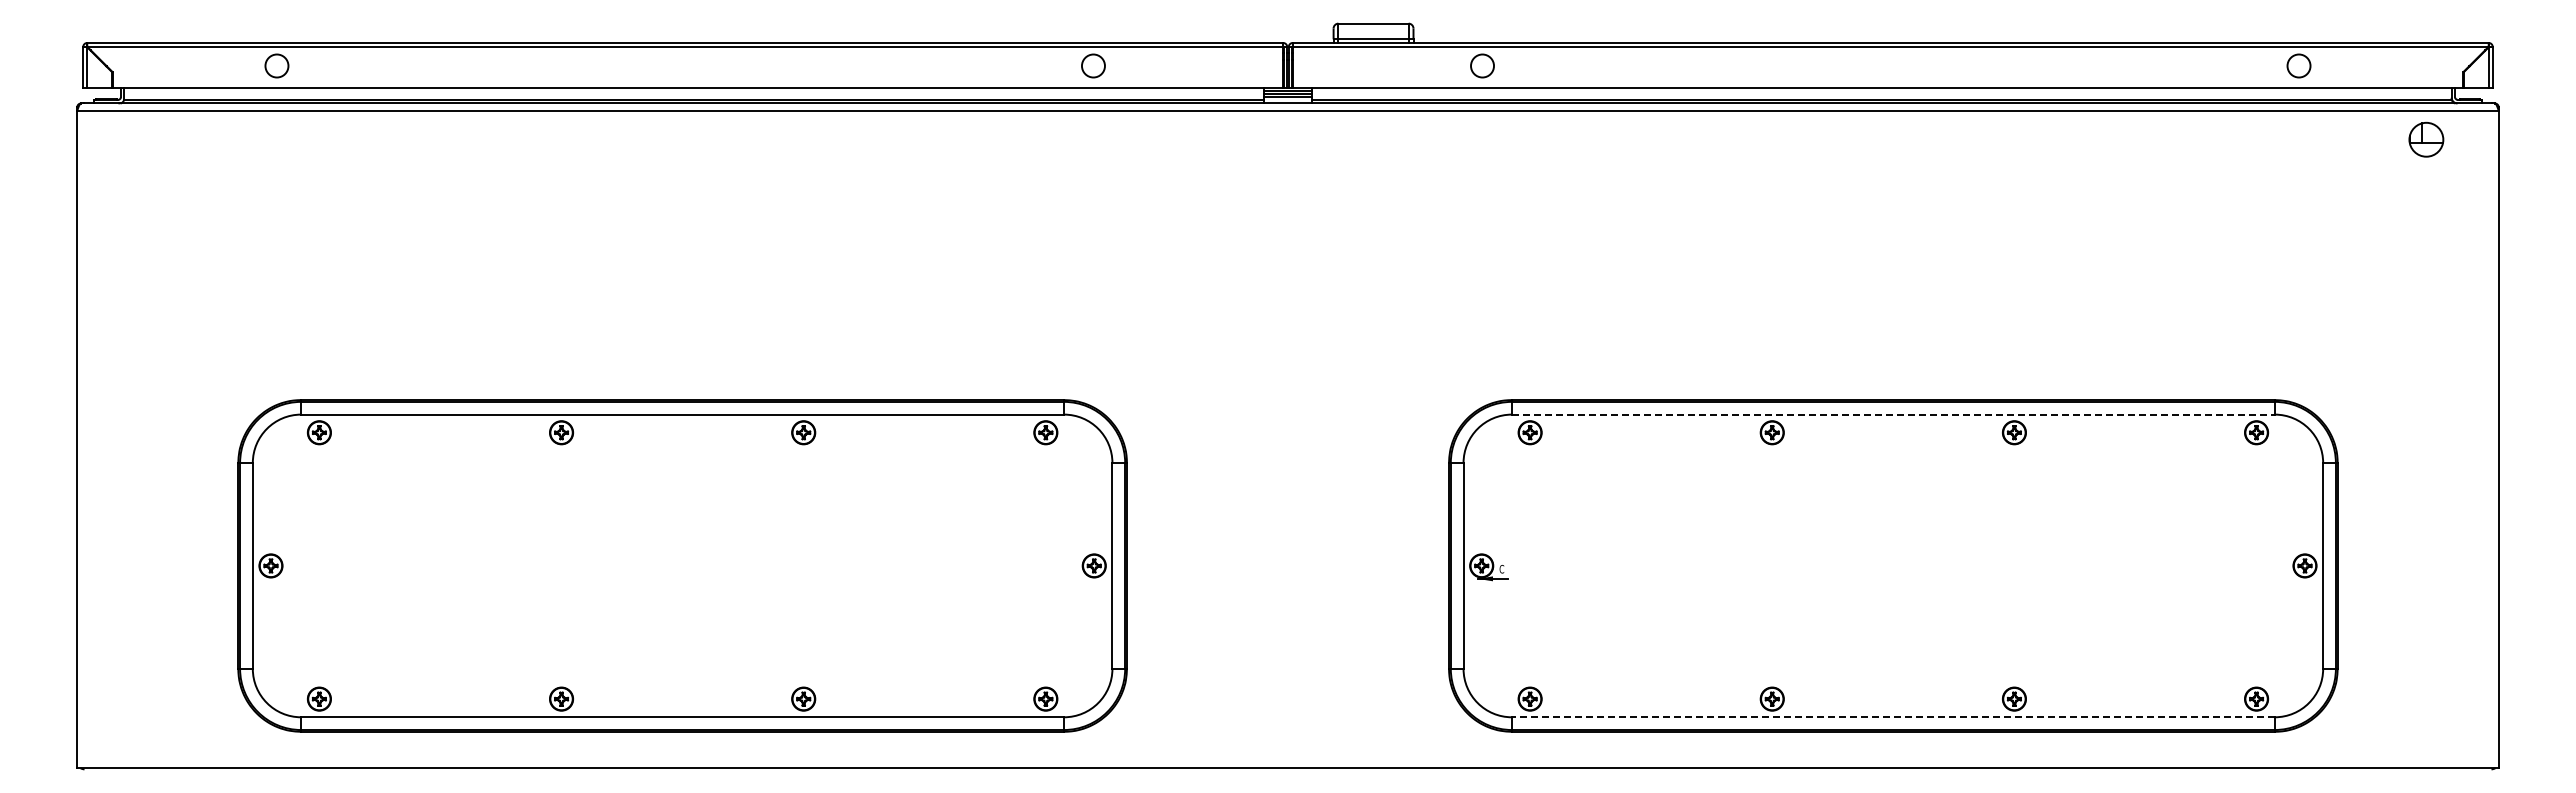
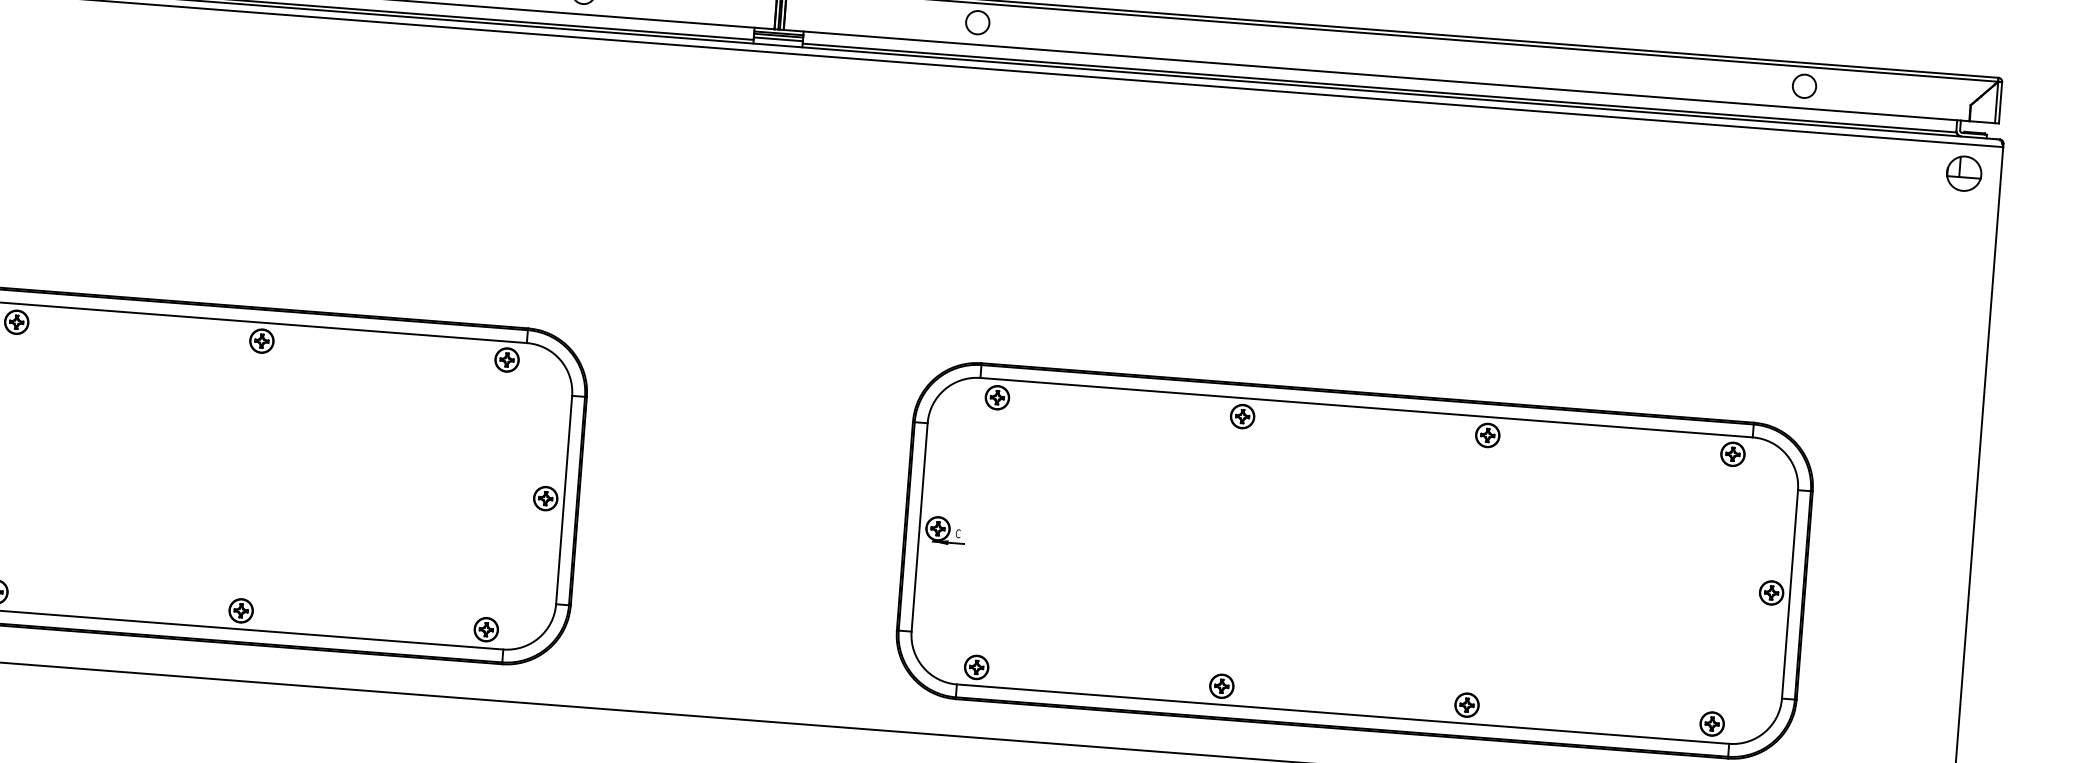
part: (2426, 139) -> (1964, 173), moved
line: (1893, 414) -> (1366, 407), dashed -> solid
line: (1892, 717) -> (1342, 714), dashed -> solid

